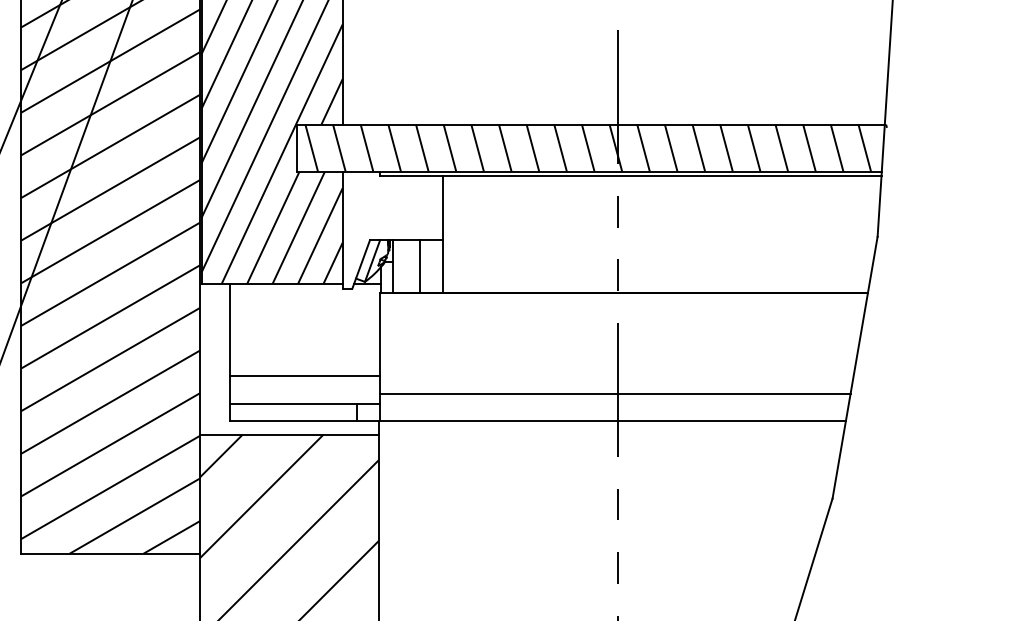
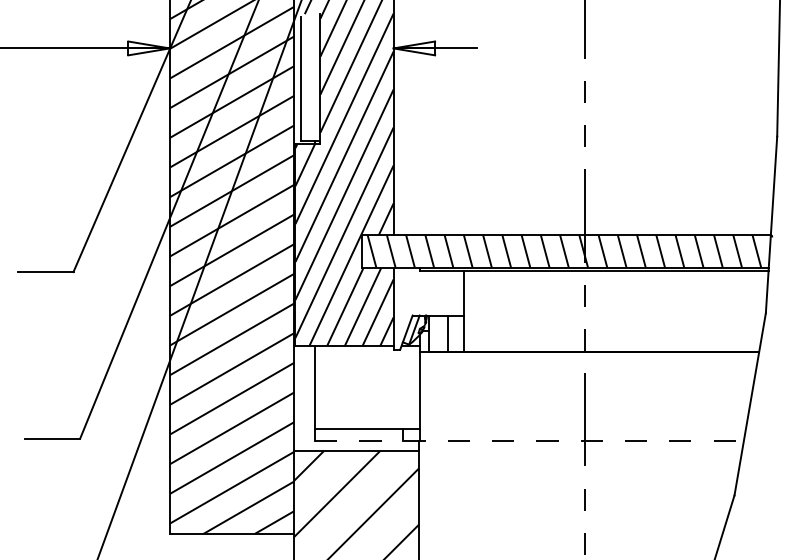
line: (305, 375) -> (367, 409), removed
line: (615, 393) -> (583, 422), removed
line: (537, 421) -> (529, 441), solid -> dashed

